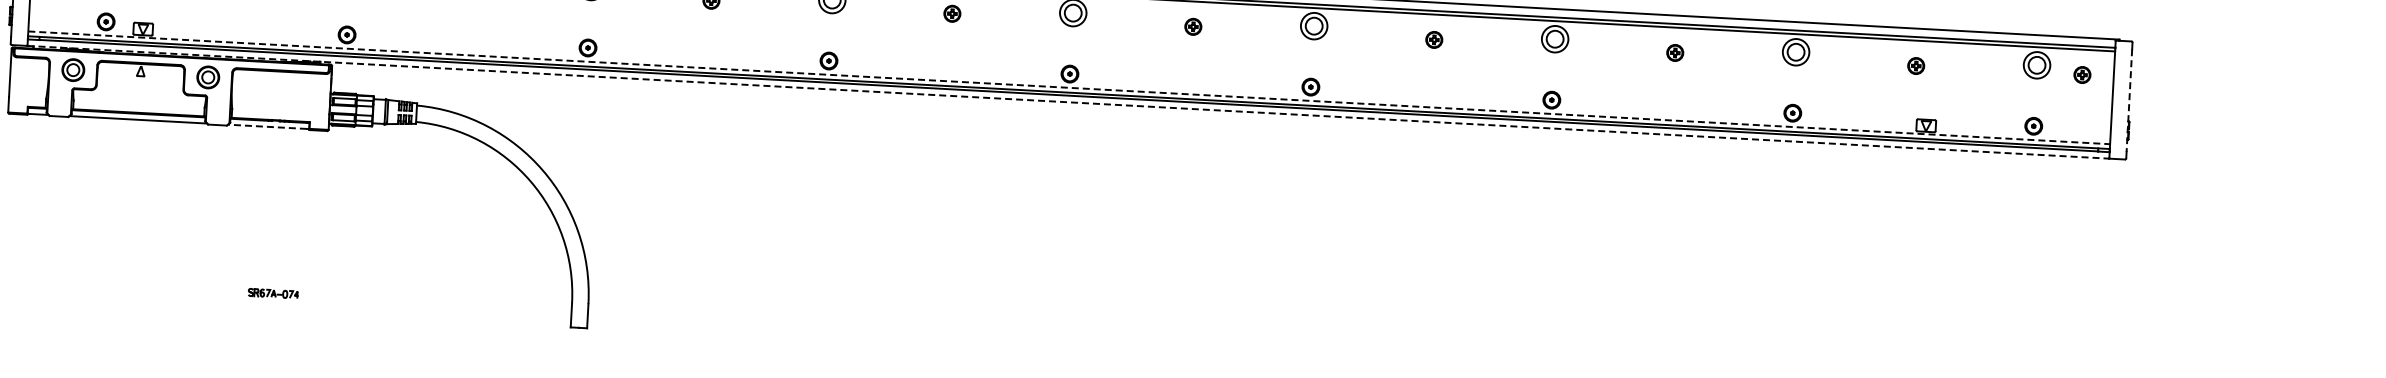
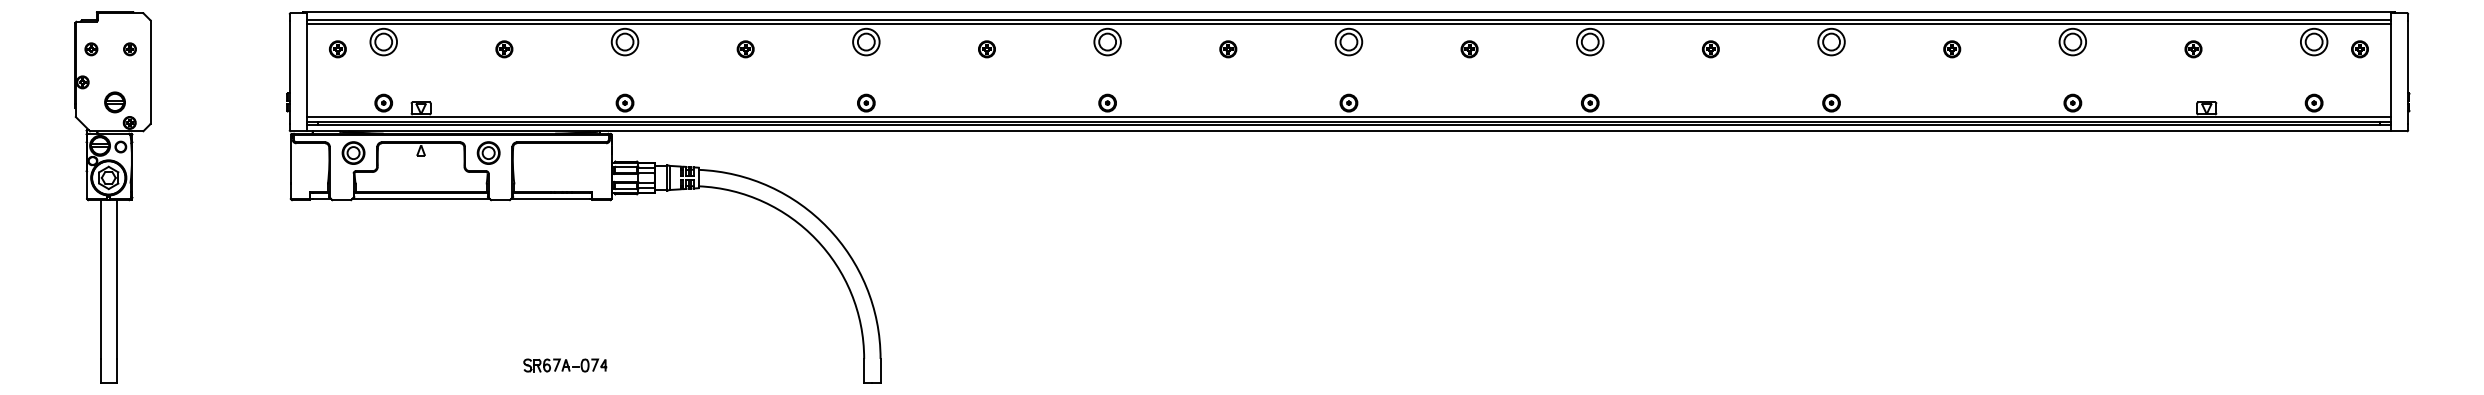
line: (1069, 87) -> (1349, 116), dashed -> solid
line: (2129, 100) -> (2408, 72), dashed -> solid
line: (1068, 102) -> (1349, 131), dashed -> solid
line: (267, 127) -> (550, 199), dashed -> solid
part: (273, 293) -> (565, 365), size x1.67

